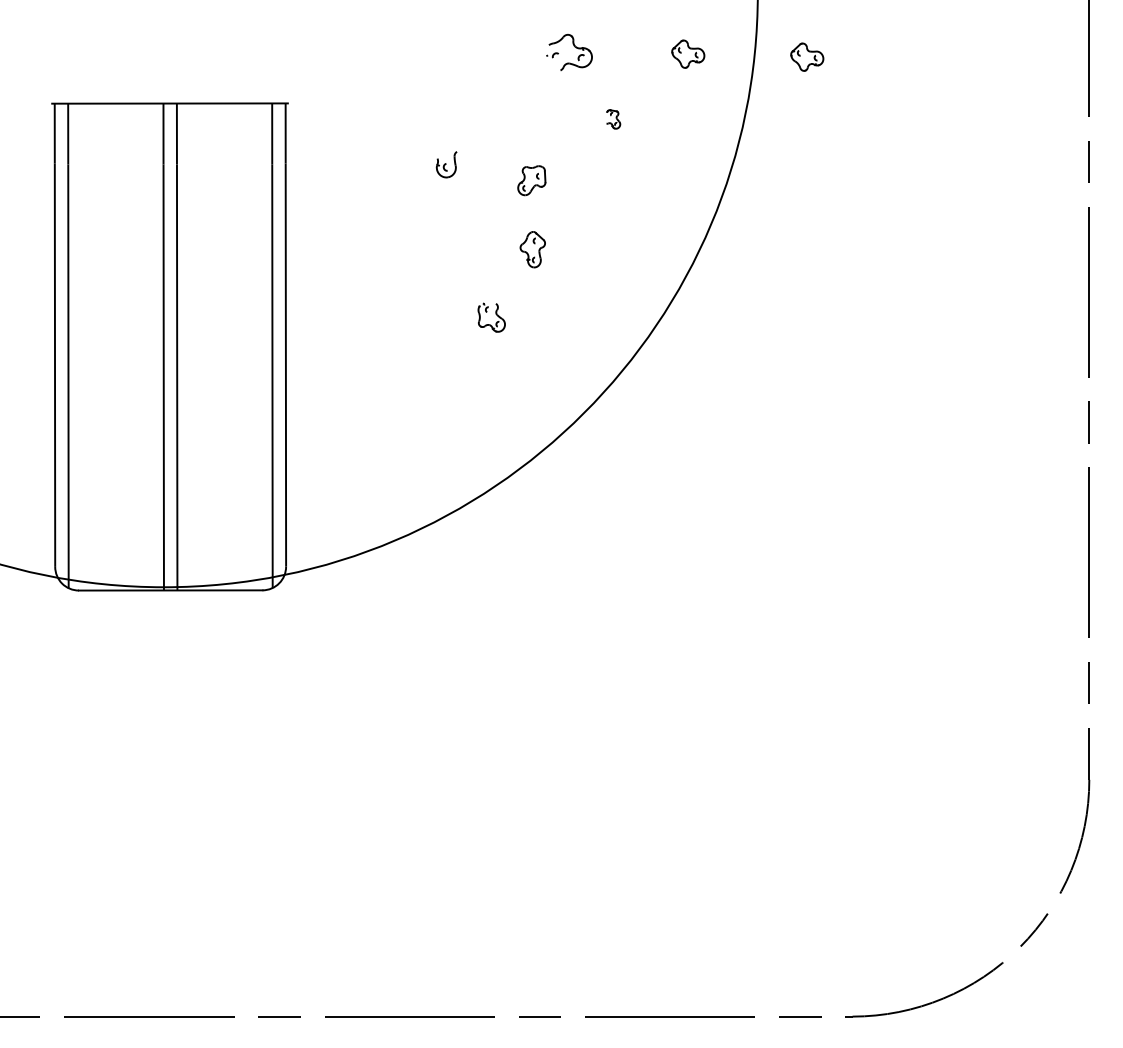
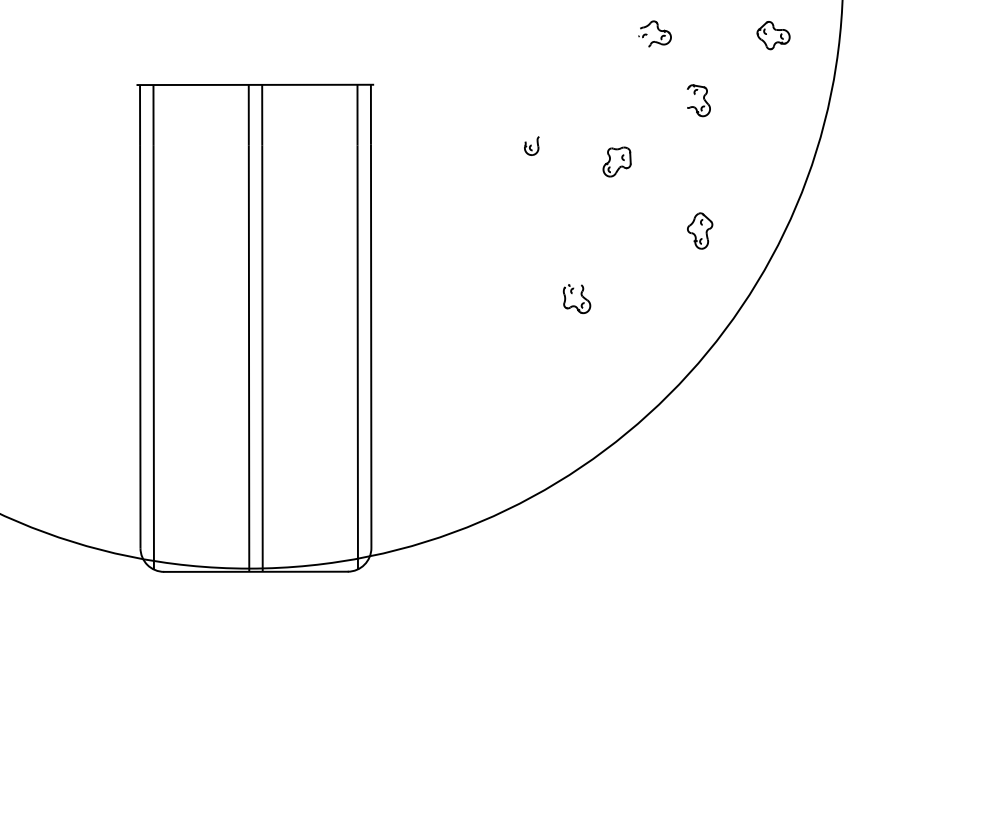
part: (569, 52) -> (654, 33), size x0.71
part: (807, 56) -> (892, 37), removed
part: (613, 119) -> (698, 100), size x1.67
part: (446, 164) -> (531, 145), size x0.71
part: (532, 249) -> (699, 230), moved

